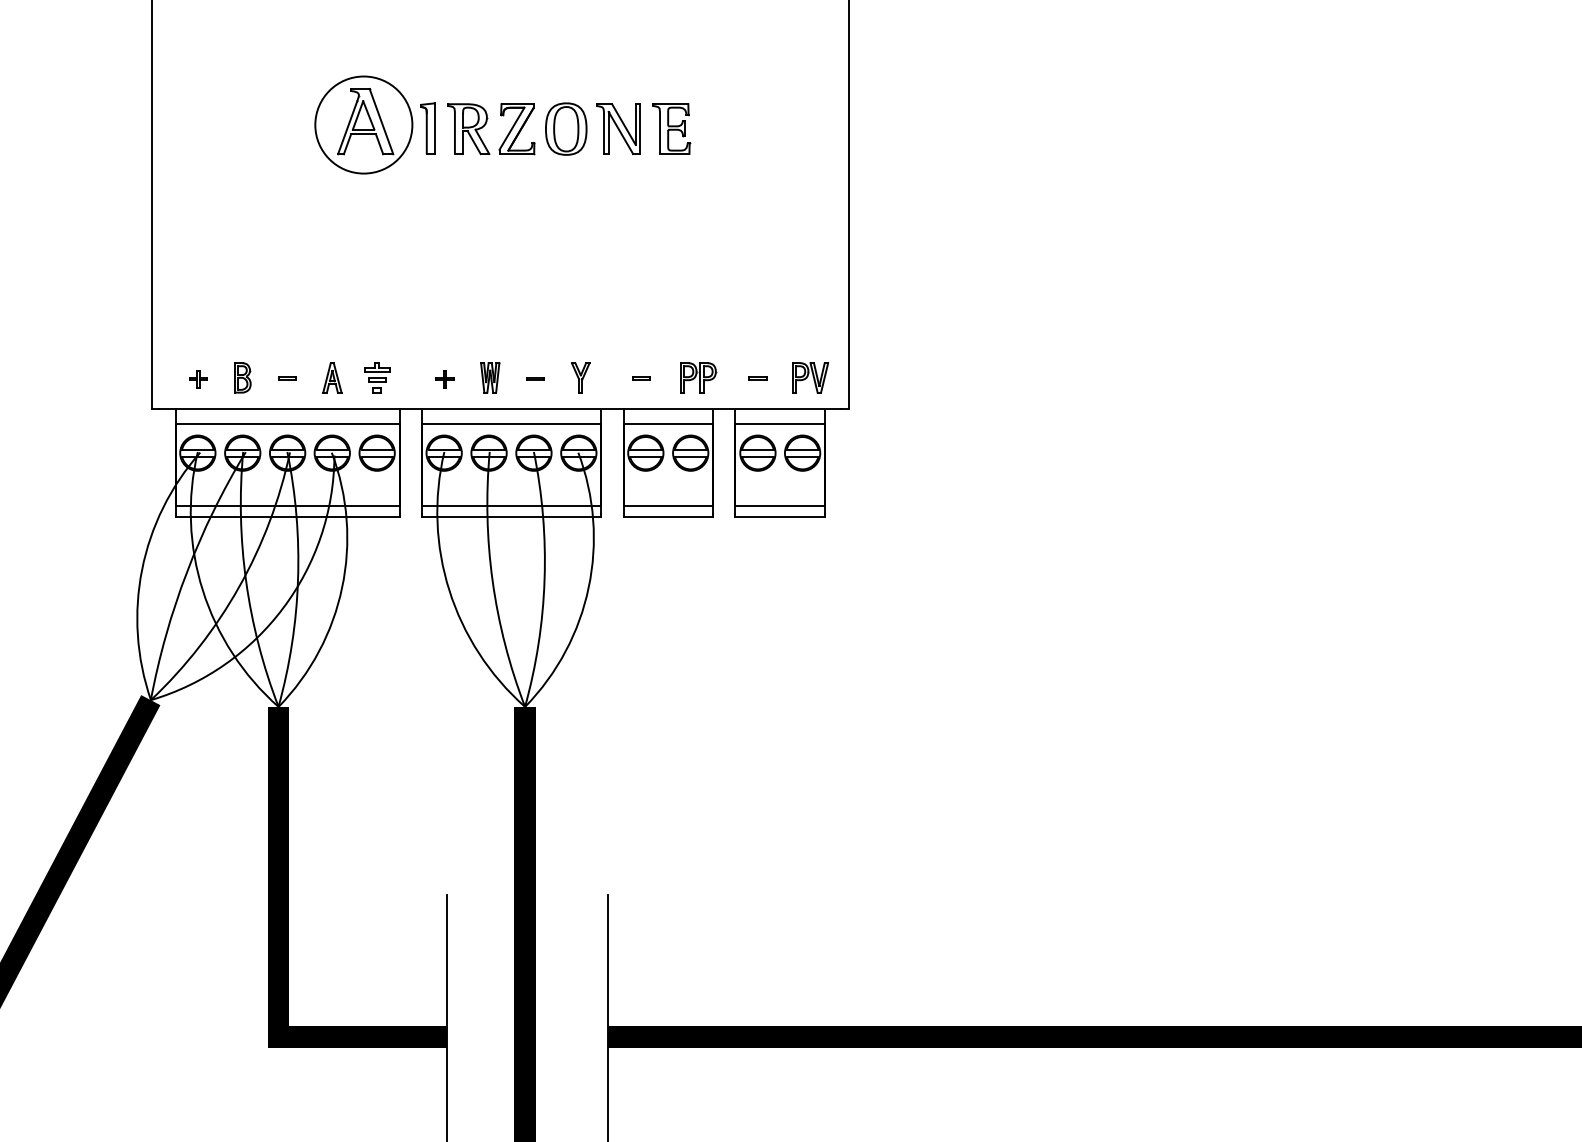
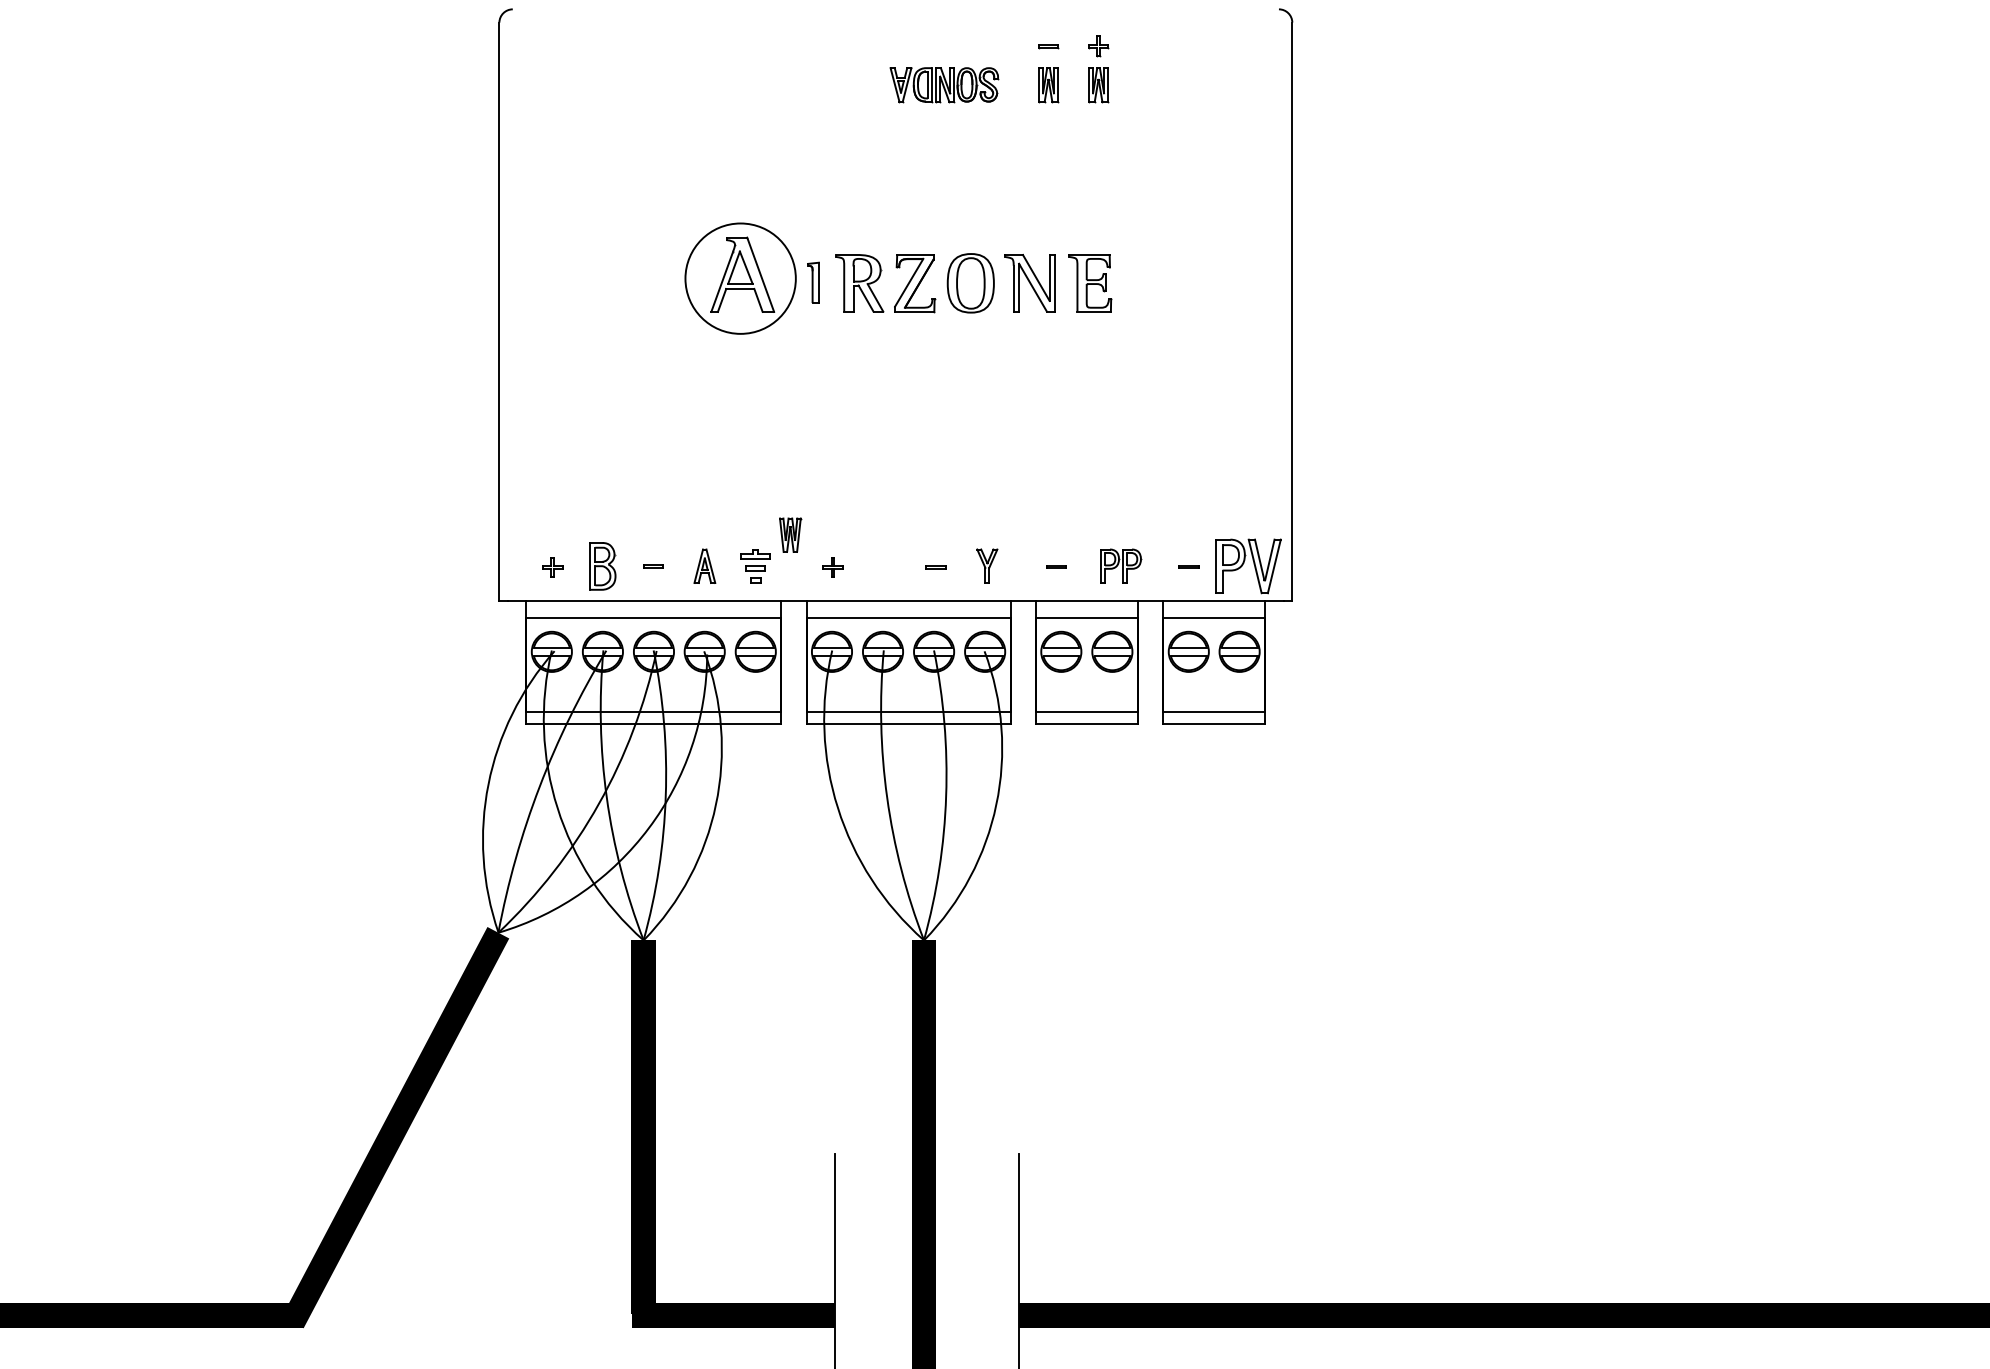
part: (427, 128) -> (813, 282), size x0.7
part: (242, 377) -> (602, 565), size x1.4
part: (490, 377) -> (790, 534), moved
part: (810, 377) -> (1248, 565), size x1.6

